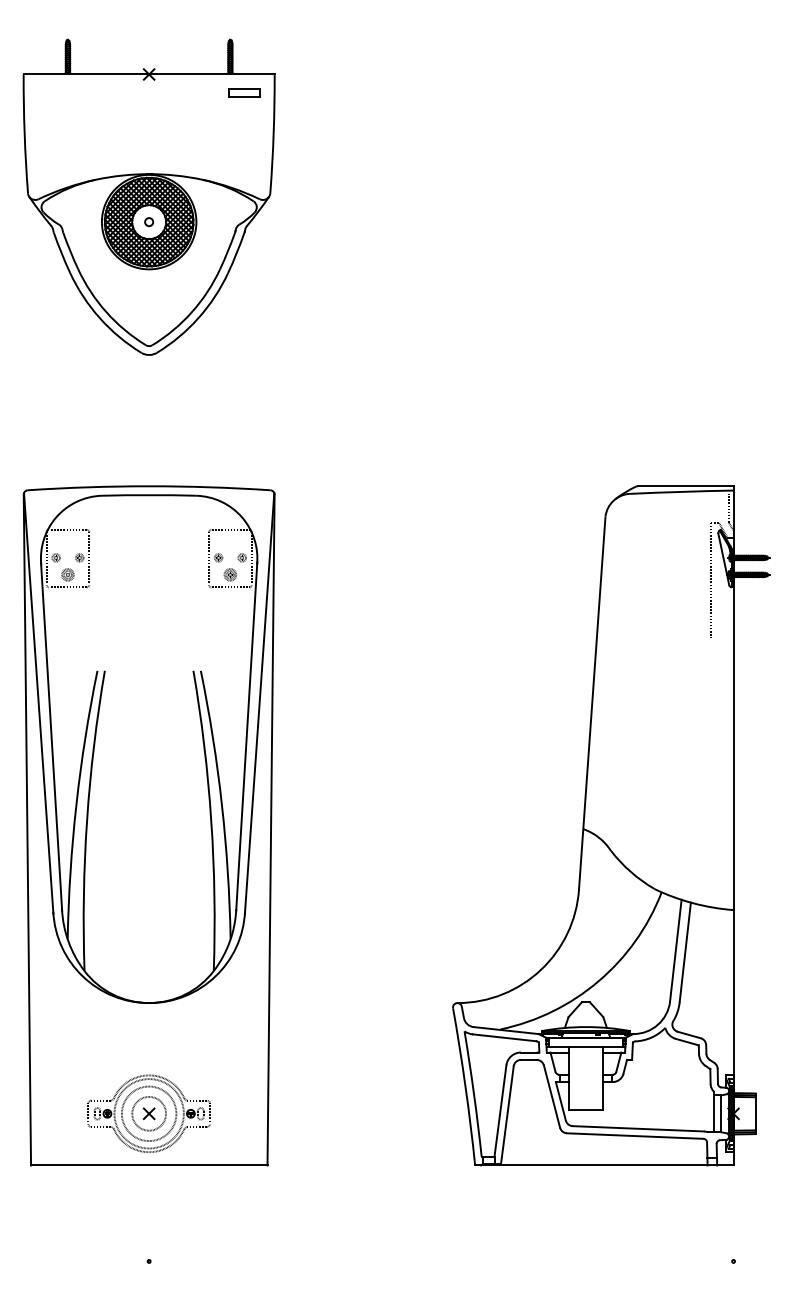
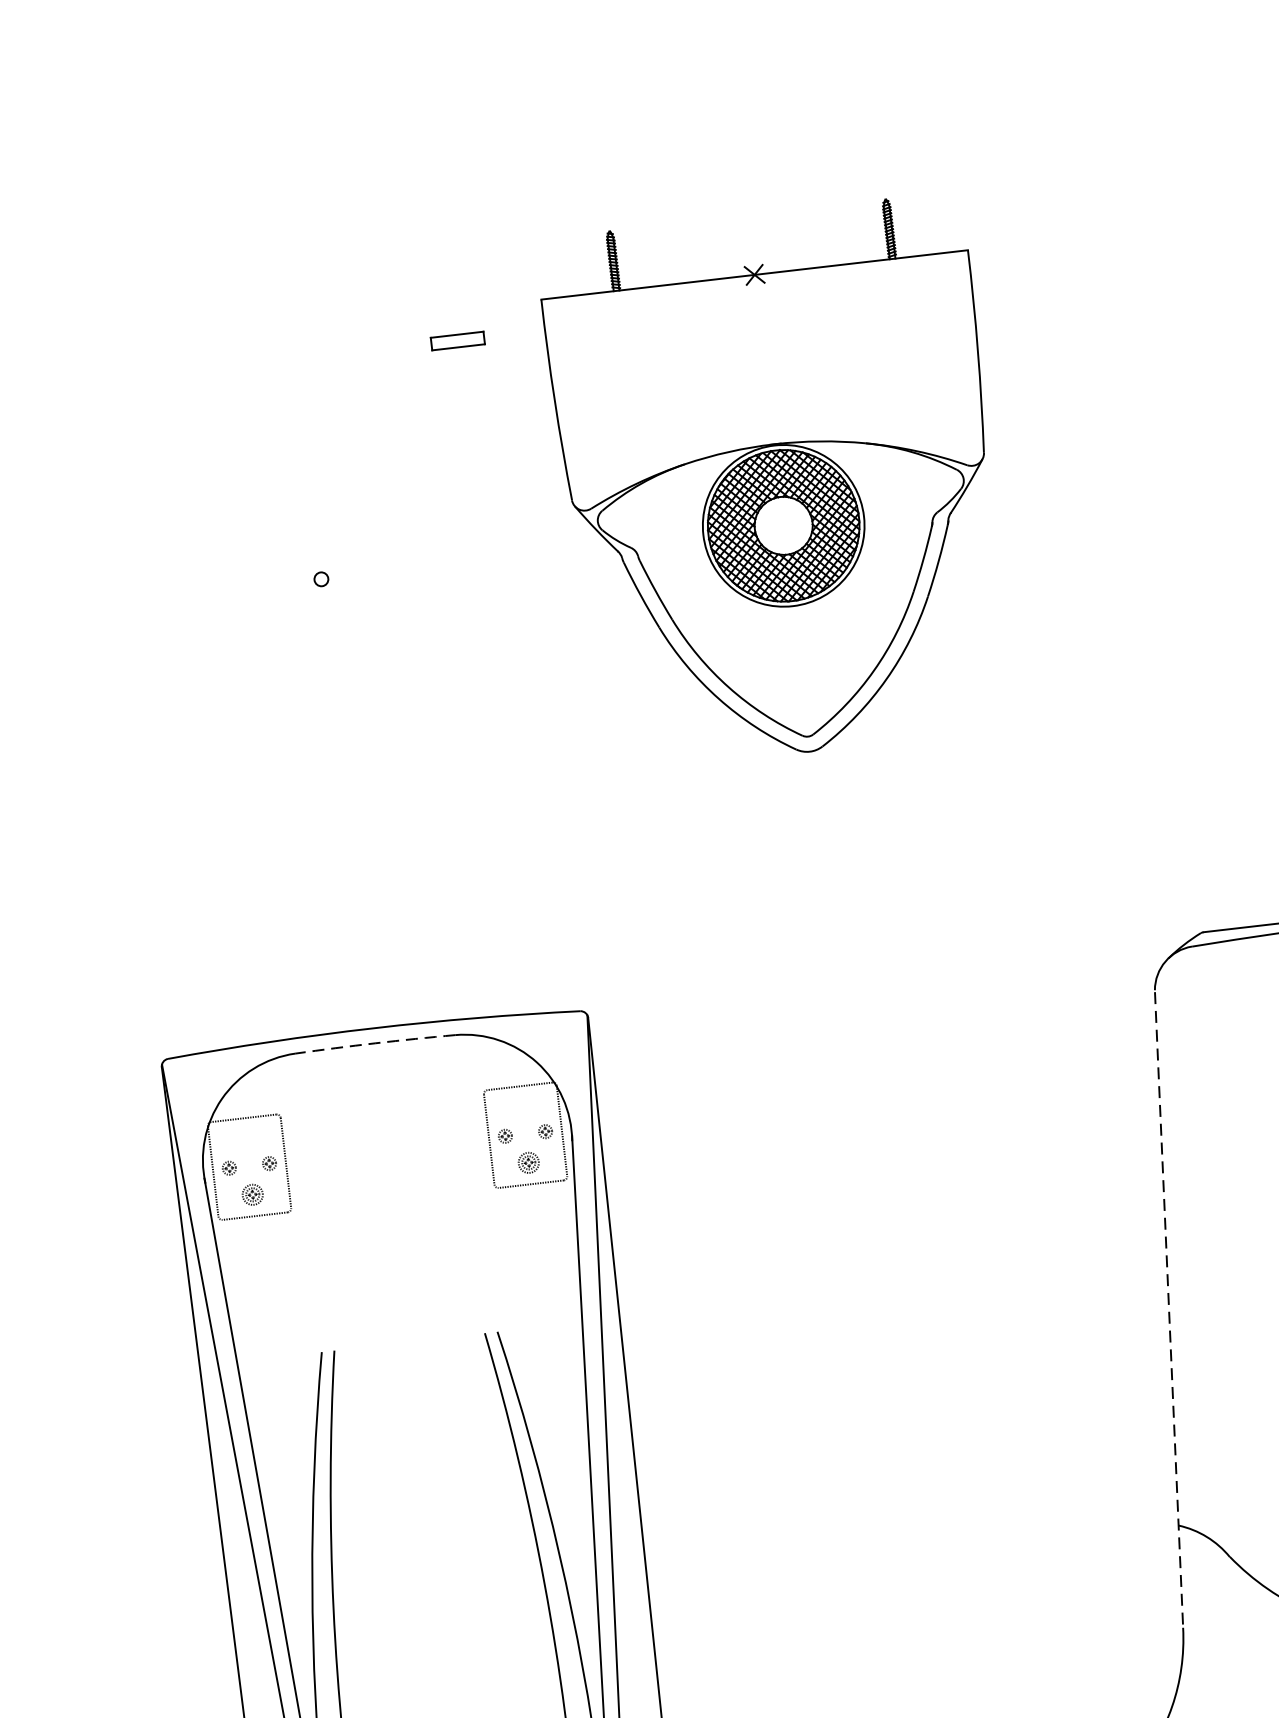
part: (148, 196) -> (777, 482), moved
arc: (149, 495) -> (375, 1043), solid -> dashed
line: (592, 703) -> (1169, 1310), solid -> dashed

